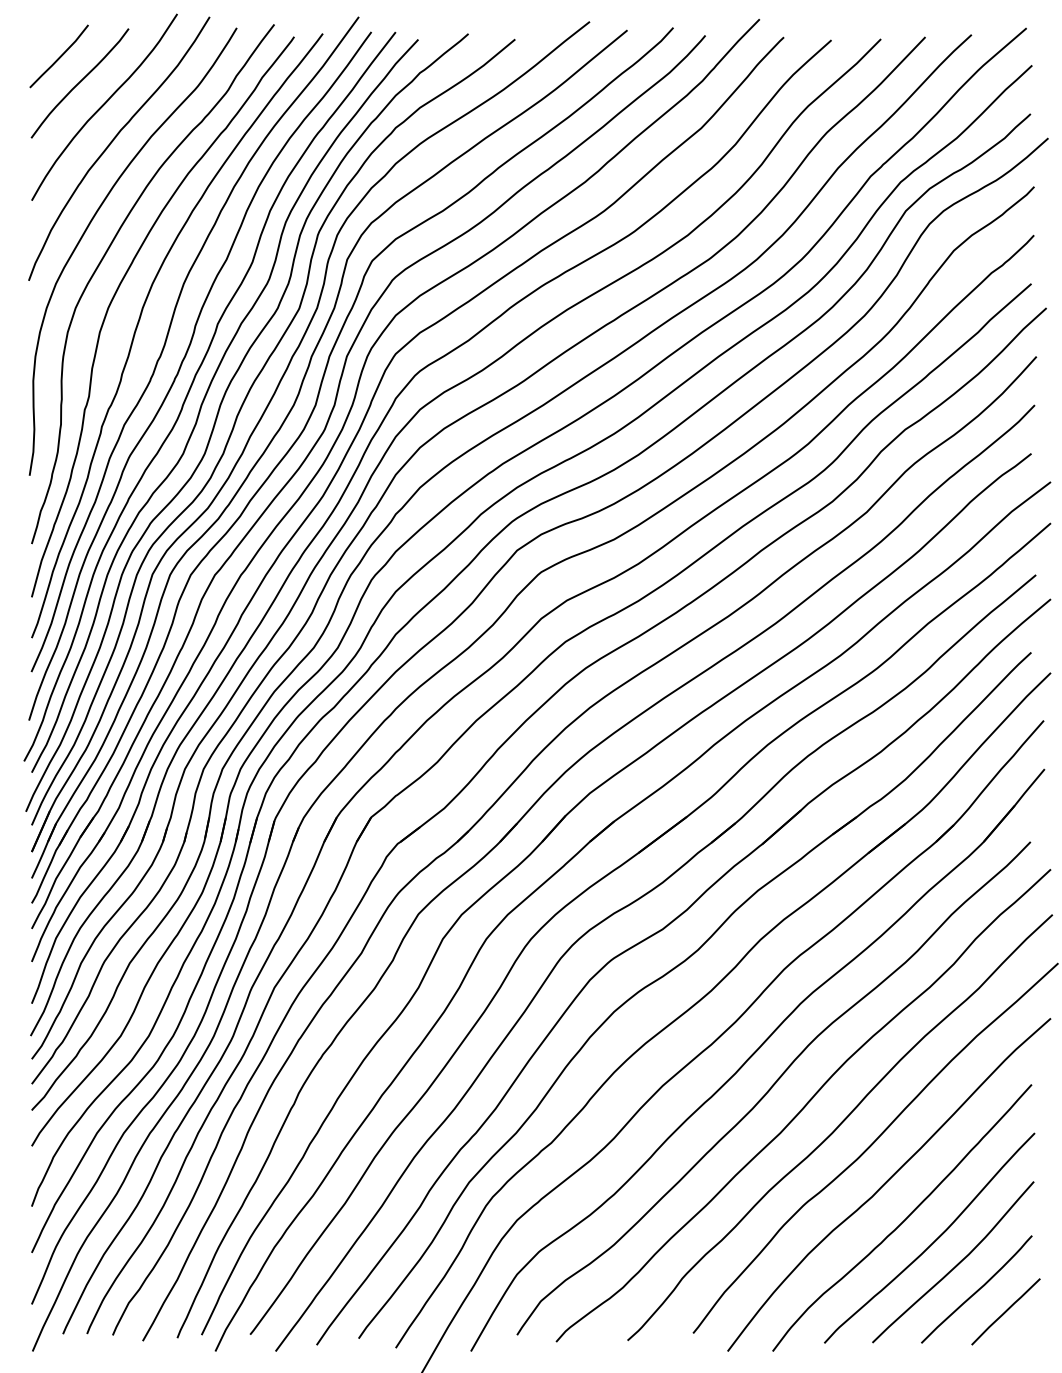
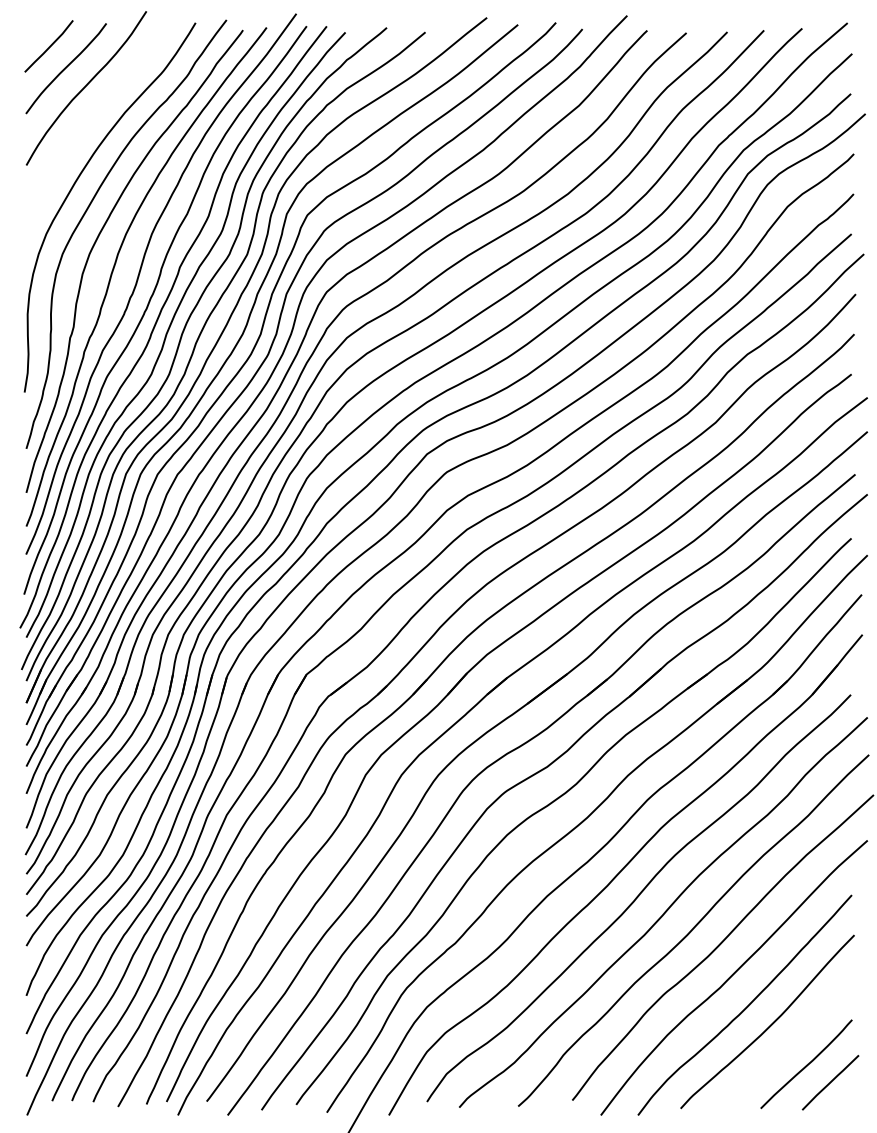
curve: (113, 141) -> (93, 116), removed
curve: (956, 1264) -> (789, 1043), removed

